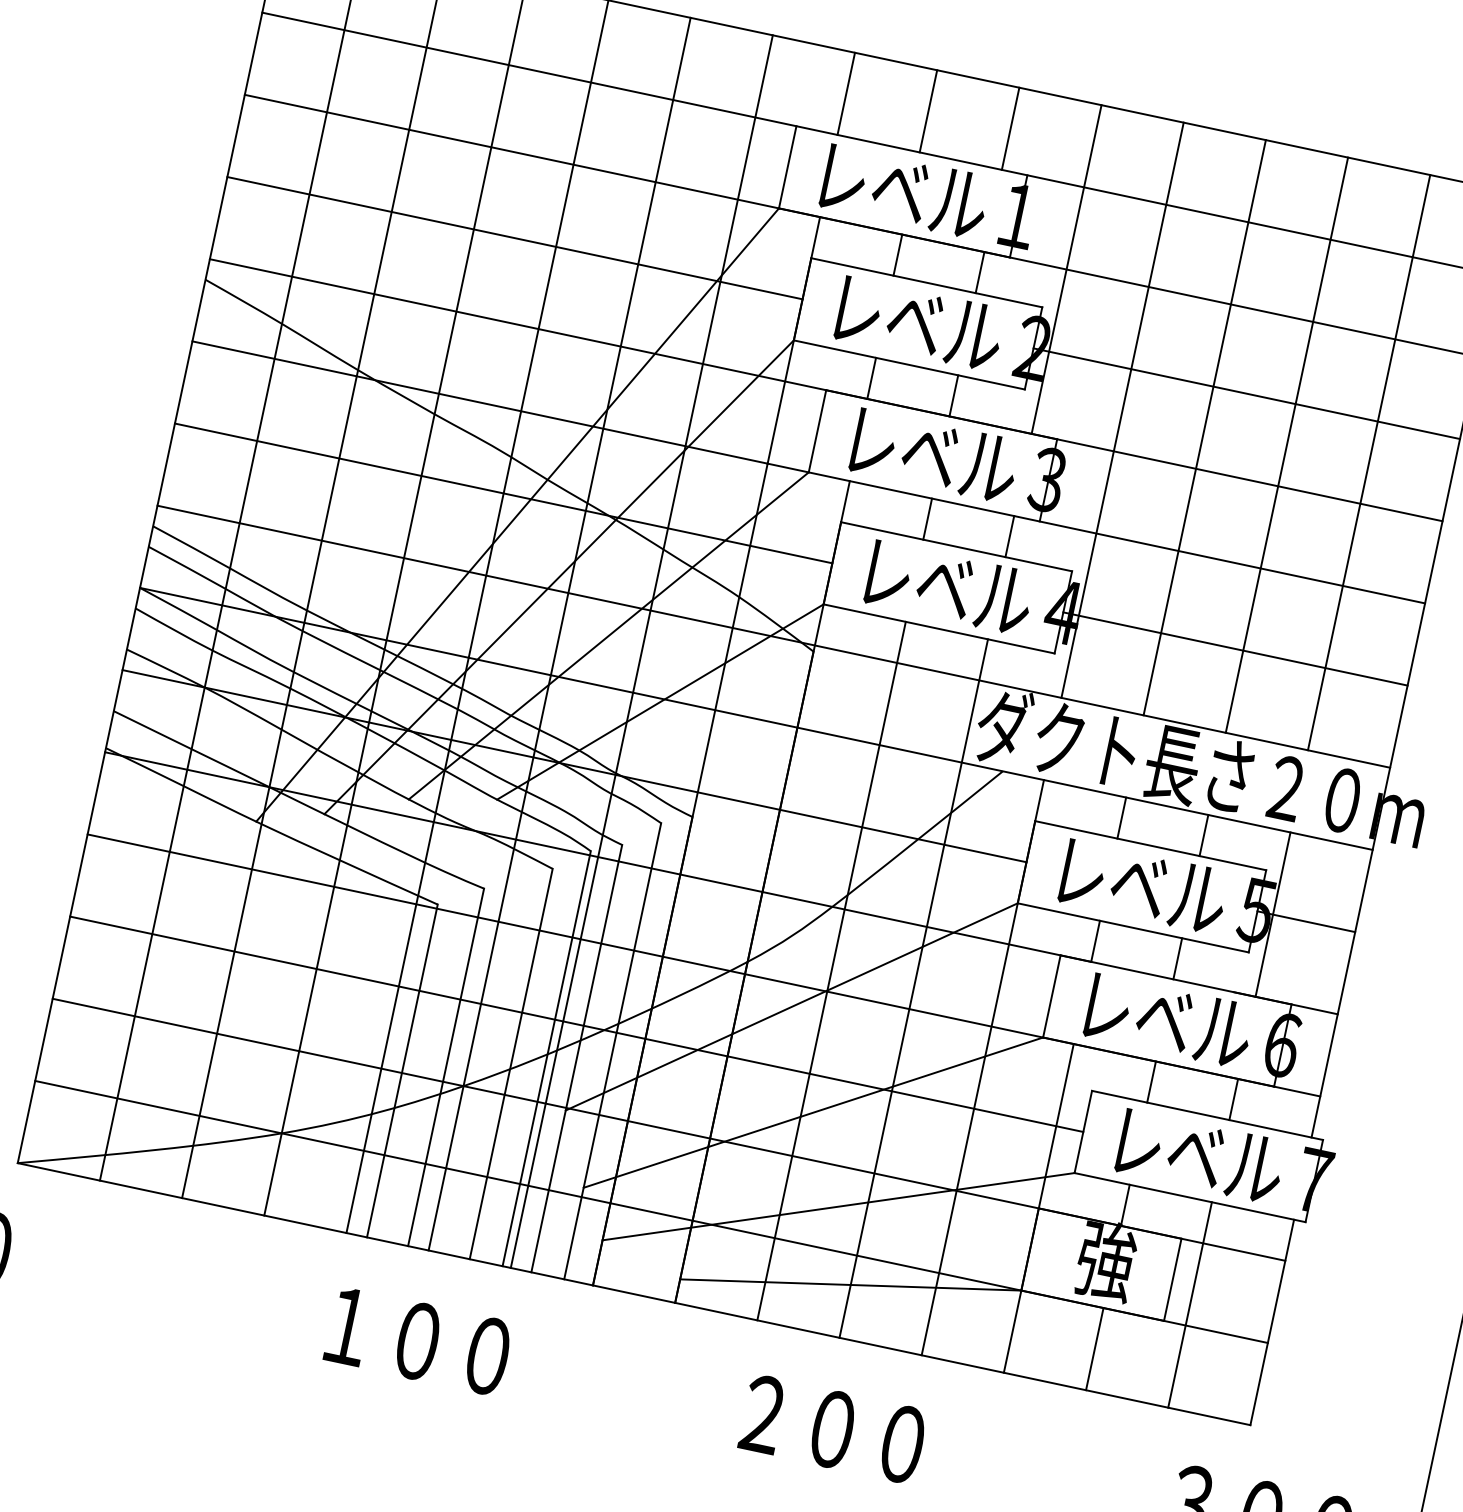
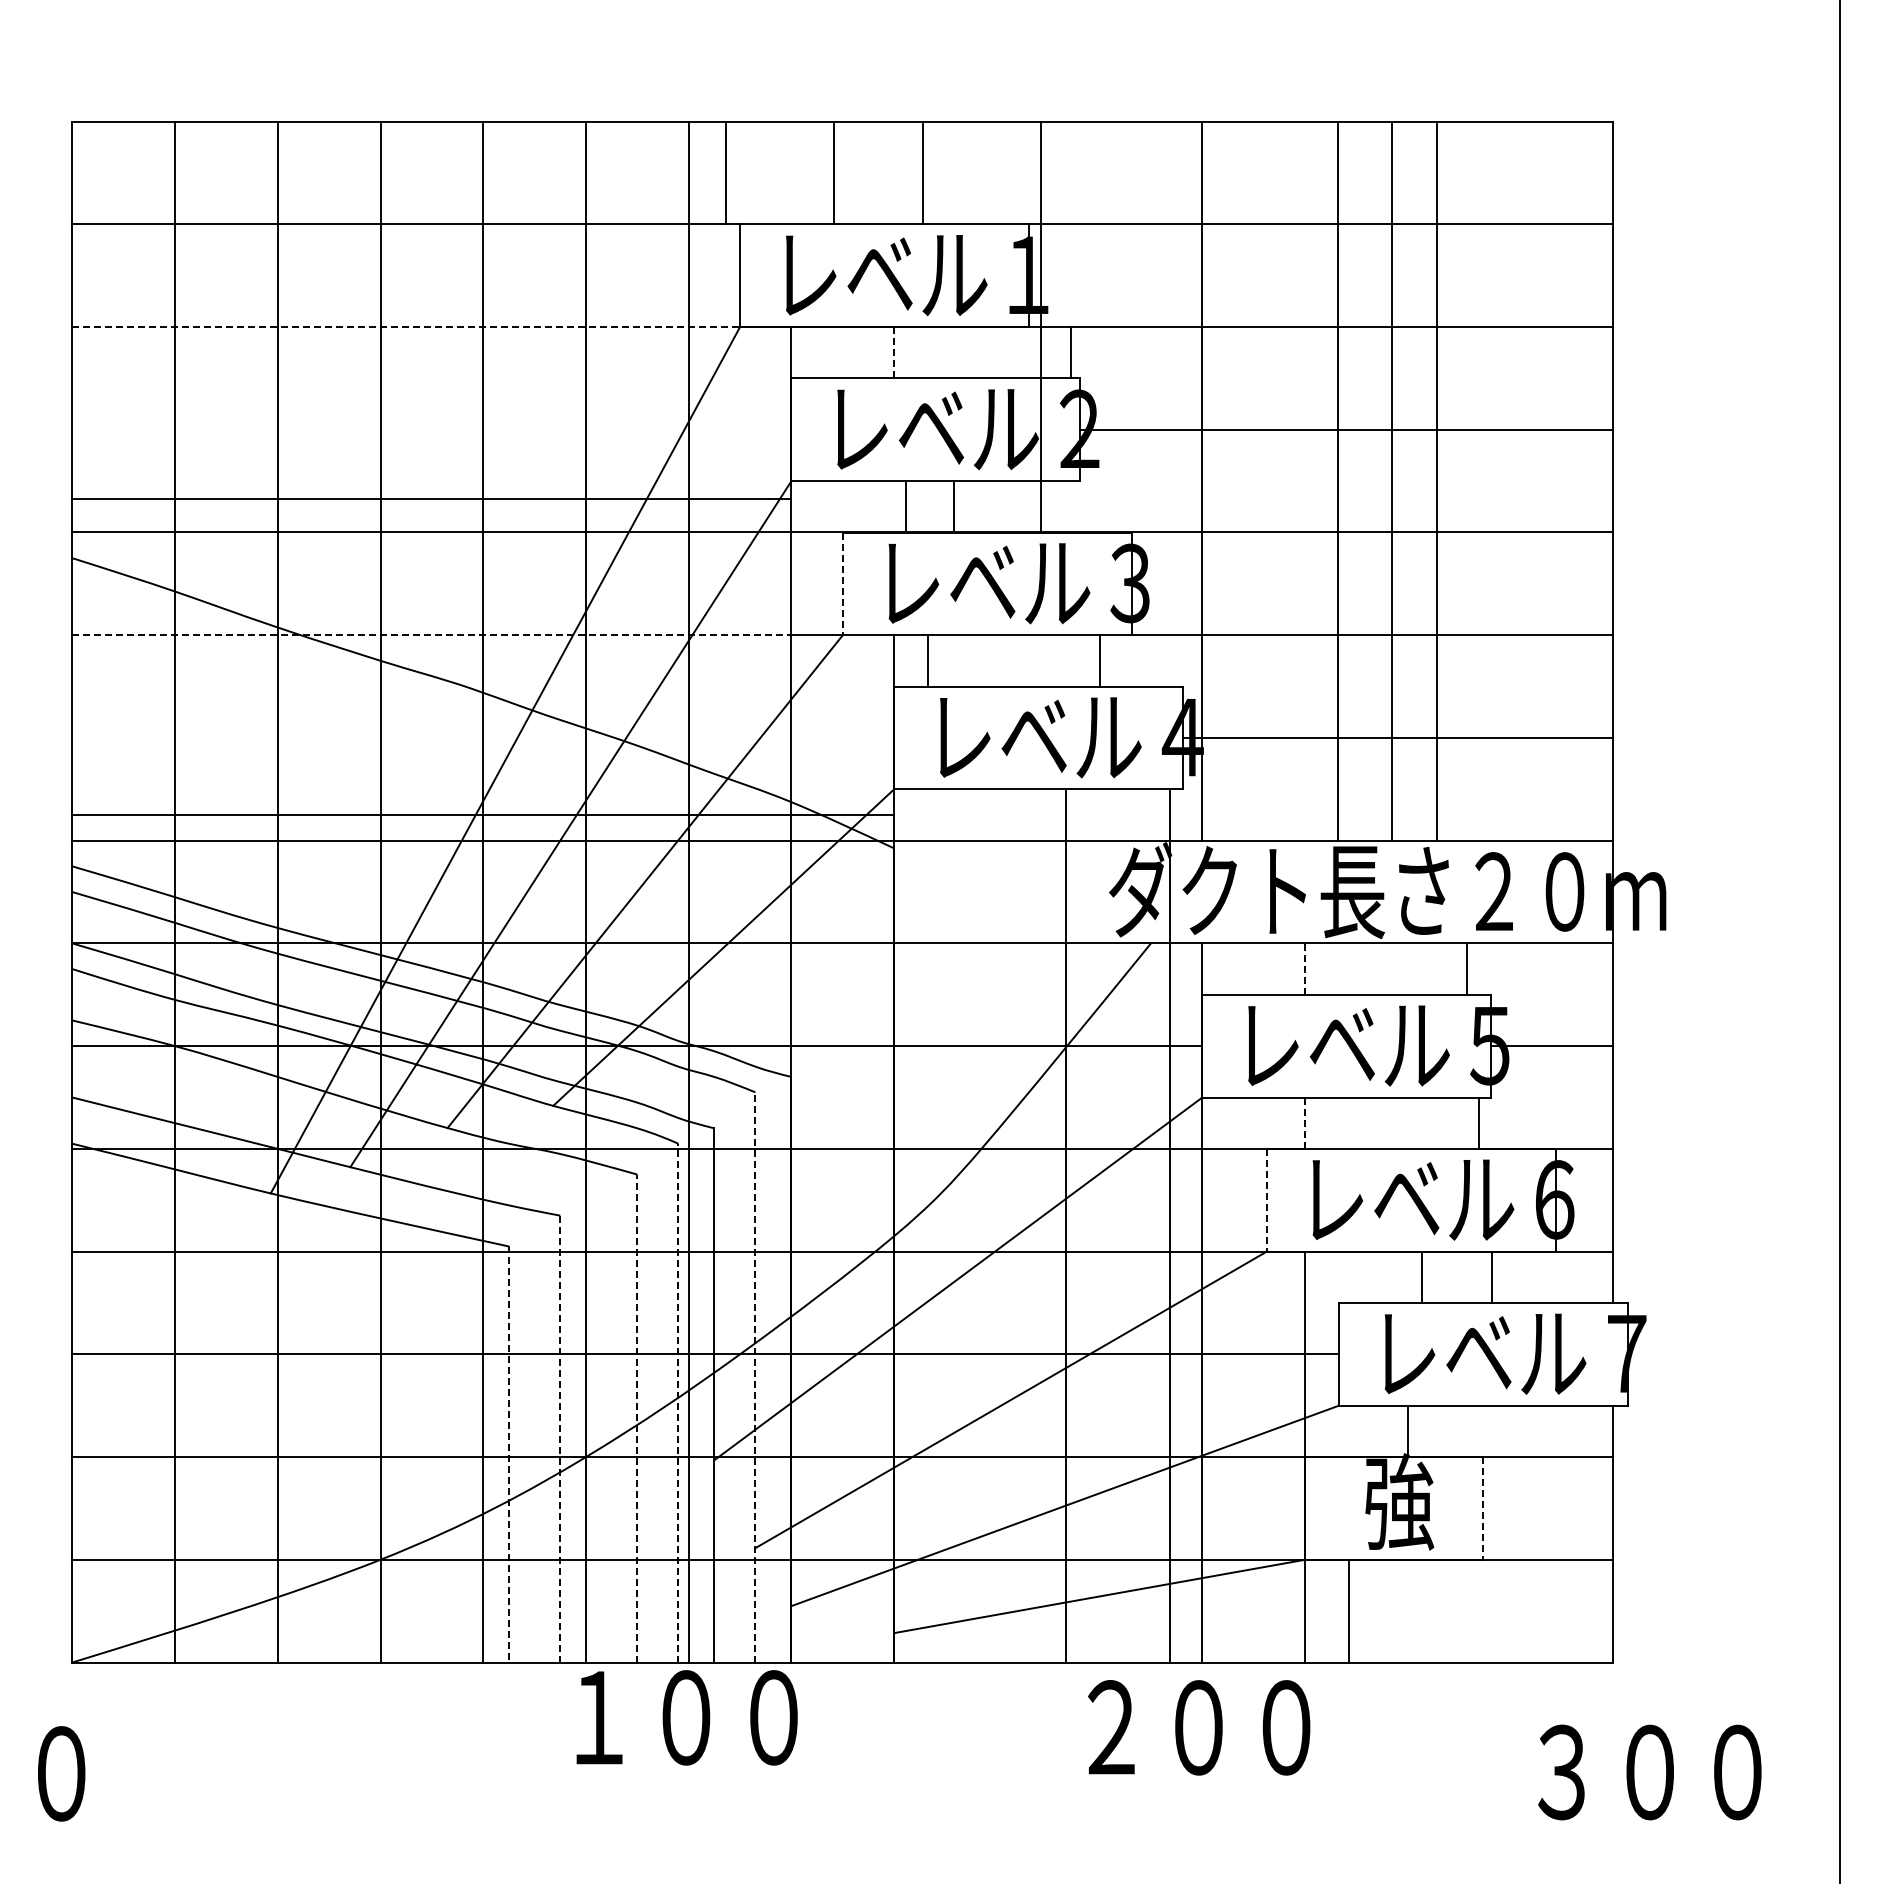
line: (846, 93) -> (726, 172), moved
line: (928, 111) -> (834, 172), moved
line: (1010, 128) -> (922, 172), moved
line: (512, 152) -> (406, 327), solid -> dashed
line: (514, 237) -> (431, 498), moved
line: (898, 255) -> (894, 352), solid -> dashed
line: (1066, 269) -> (1040, 326), moved
line: (979, 272) -> (1070, 352), moved
line: (871, 378) -> (954, 506), moved
line: (953, 395) -> (905, 506), moved
line: (479, 402) -> (431, 635), solid -> dashed
line: (1205, 427) -> (1392, 480), moved
line: (817, 431) -> (842, 584), solid -> dashed
line: (1286, 444) -> (1337, 480), moved
line: (1369, 462) -> (1436, 480), moved
line: (503, 493) -> (483, 814), moved
line: (927, 518) -> (927, 660), moved
line: (1122, 818) -> (1305, 969), solid -> dashed
line: (1203, 835) -> (1466, 968), moved
line: (1273, 914) -> (1510, 1045), removed
line: (1095, 941) -> (1305, 1123), solid -> dashed
line: (1177, 958) -> (1478, 1122), moved
line: (831, 970) -> (1065, 1225), moved
line: (913, 988) -> (1169, 1225), moved
line: (1051, 996) -> (1266, 1200), solid -> dashed
line: (612, 1050) -> (755, 1376), solid -> dashed
line: (546, 1058) -> (678, 1402), solid -> dashed
line: (511, 1064) -> (637, 1418), solid -> dashed
line: (446, 1067) -> (560, 1439), solid -> dashed
line: (402, 1070) -> (508, 1454), solid -> dashed
line: (1151, 1081) -> (1491, 1276), moved
line: (1233, 1098) -> (1421, 1276), moved
line: (1172, 1279) -> (1483, 1508), solid -> dashed
line: (1190, 1304) -> (1510, 1533), removed
text: (418, 1341) -> (686, 1717), moved
line: (1094, 1348) -> (1348, 1610), moved
text: (833, 1429) -> (1199, 1727), moved

